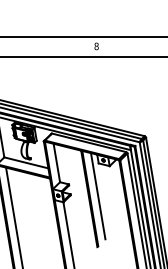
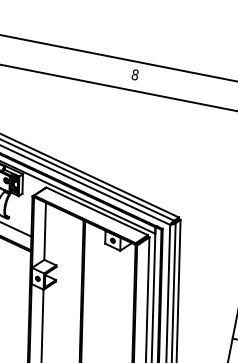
line: (98, 196) -> (95, 291), removed

